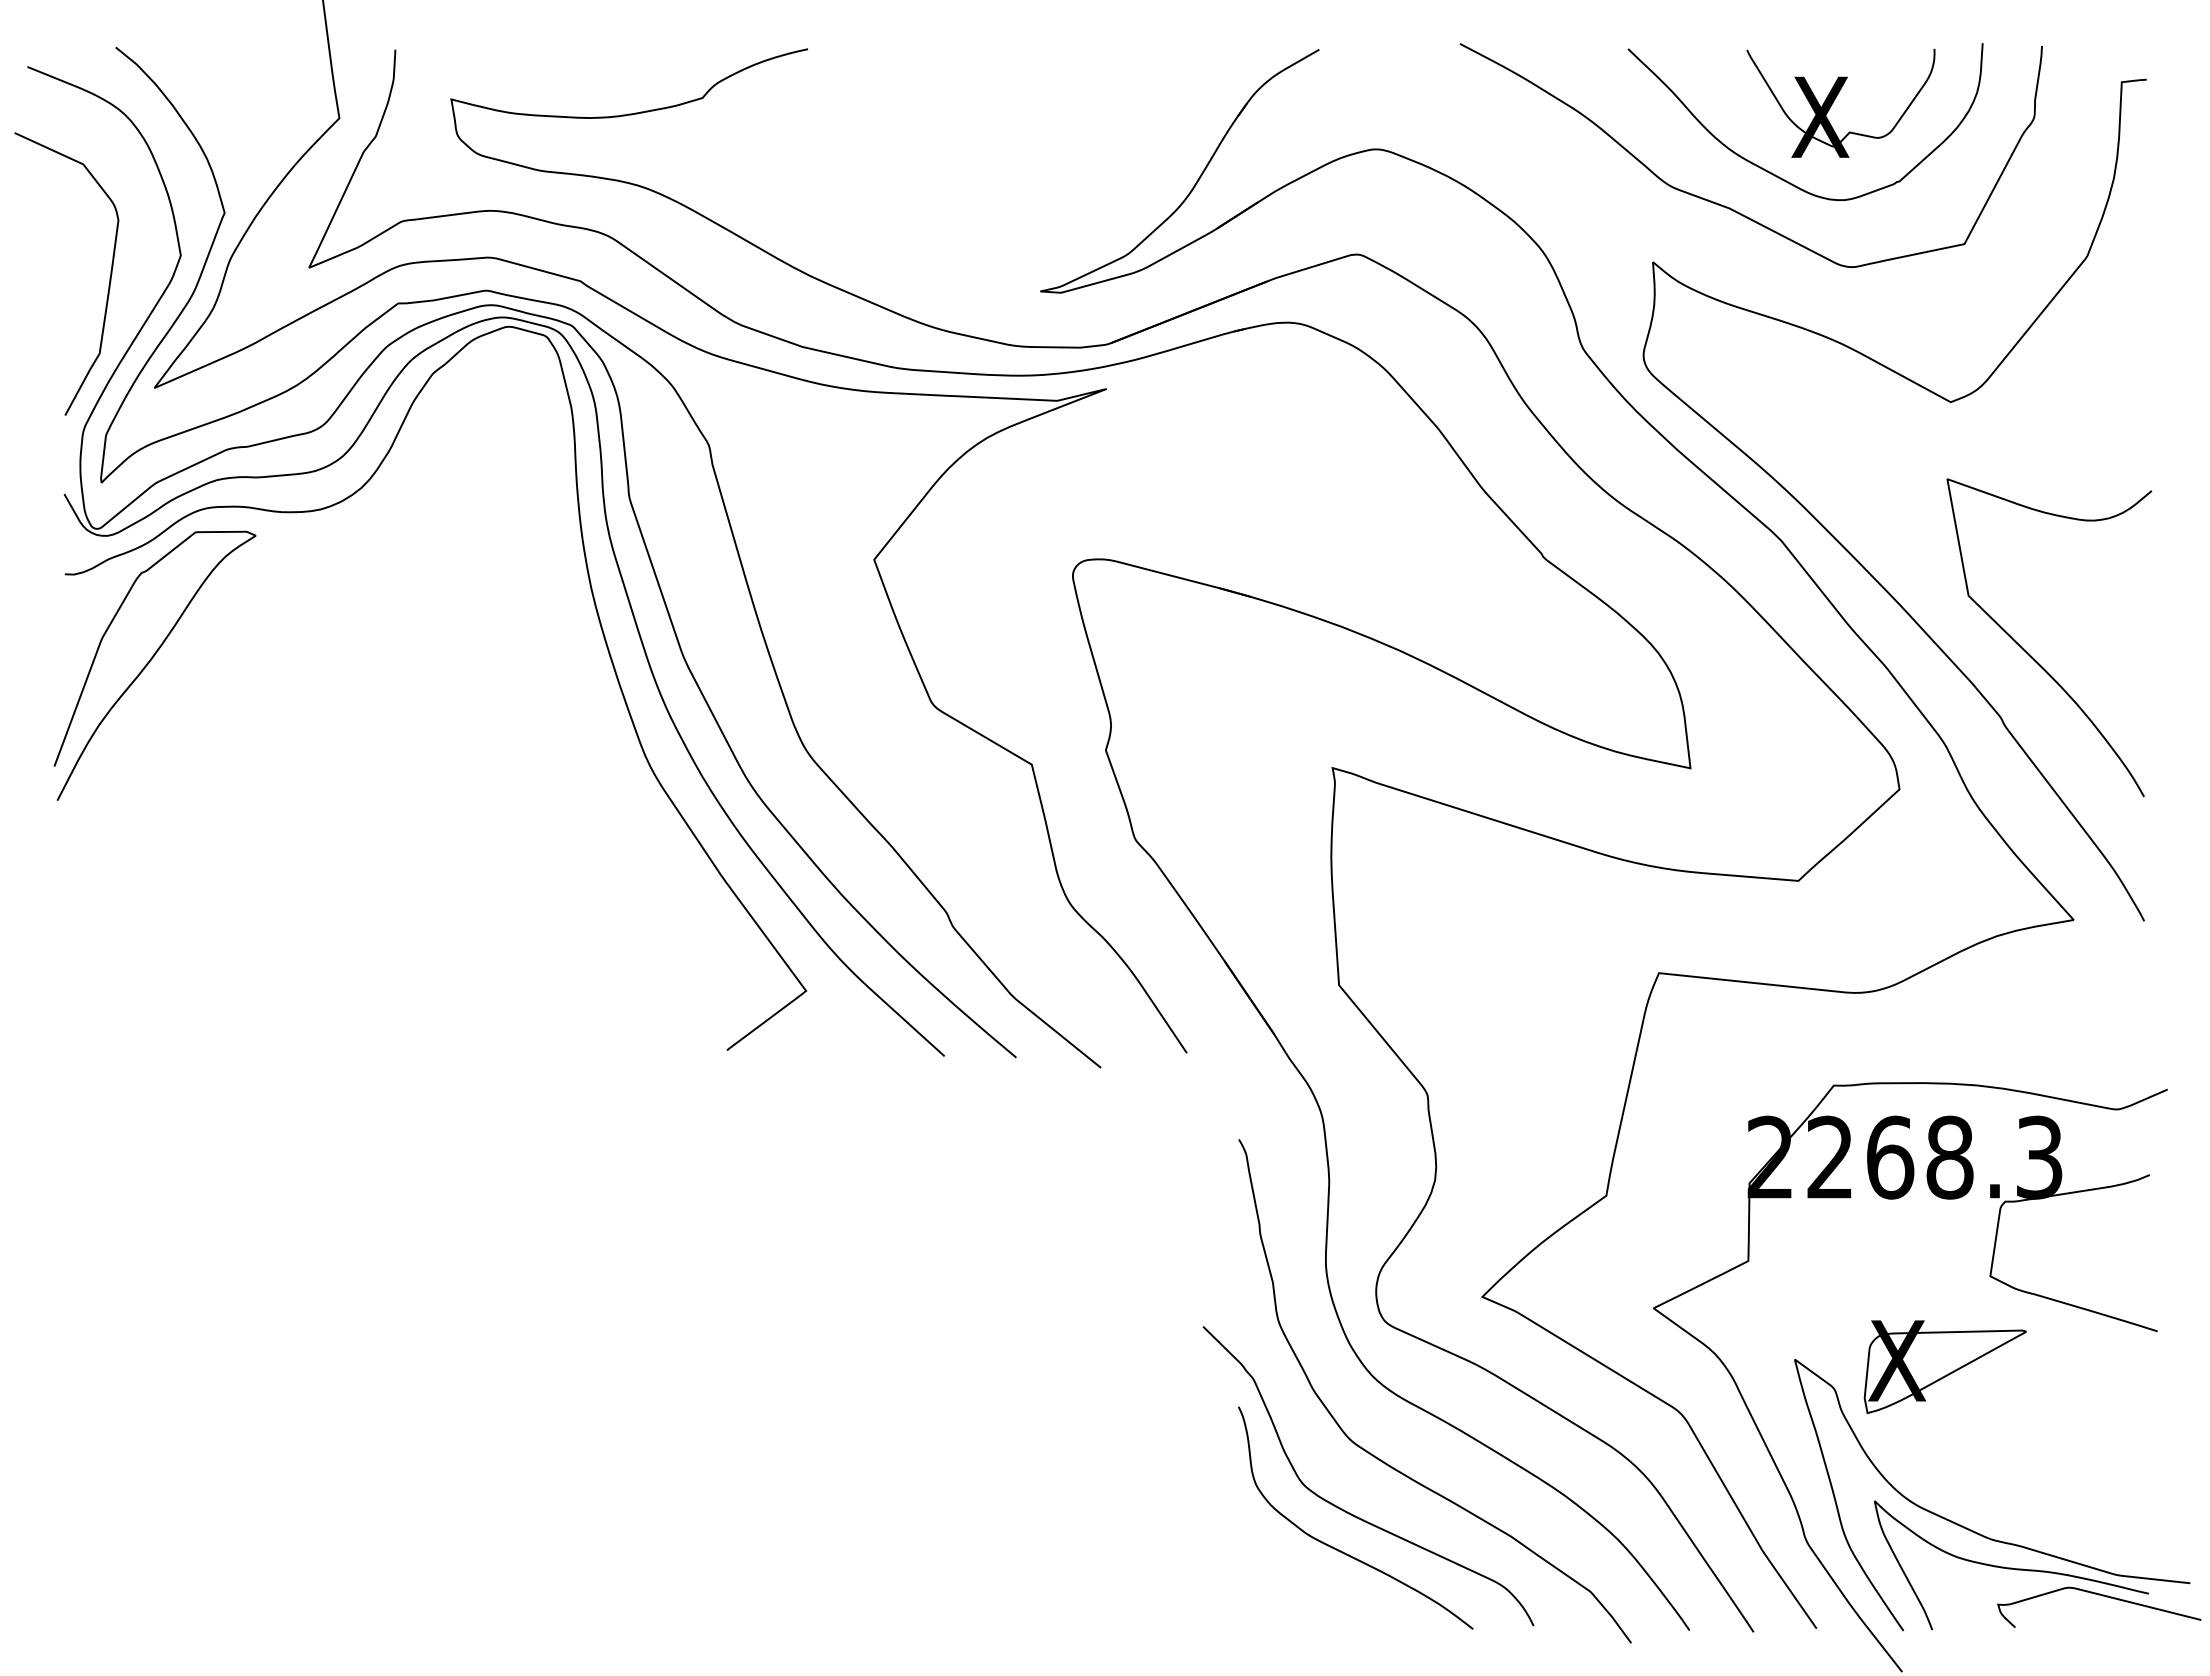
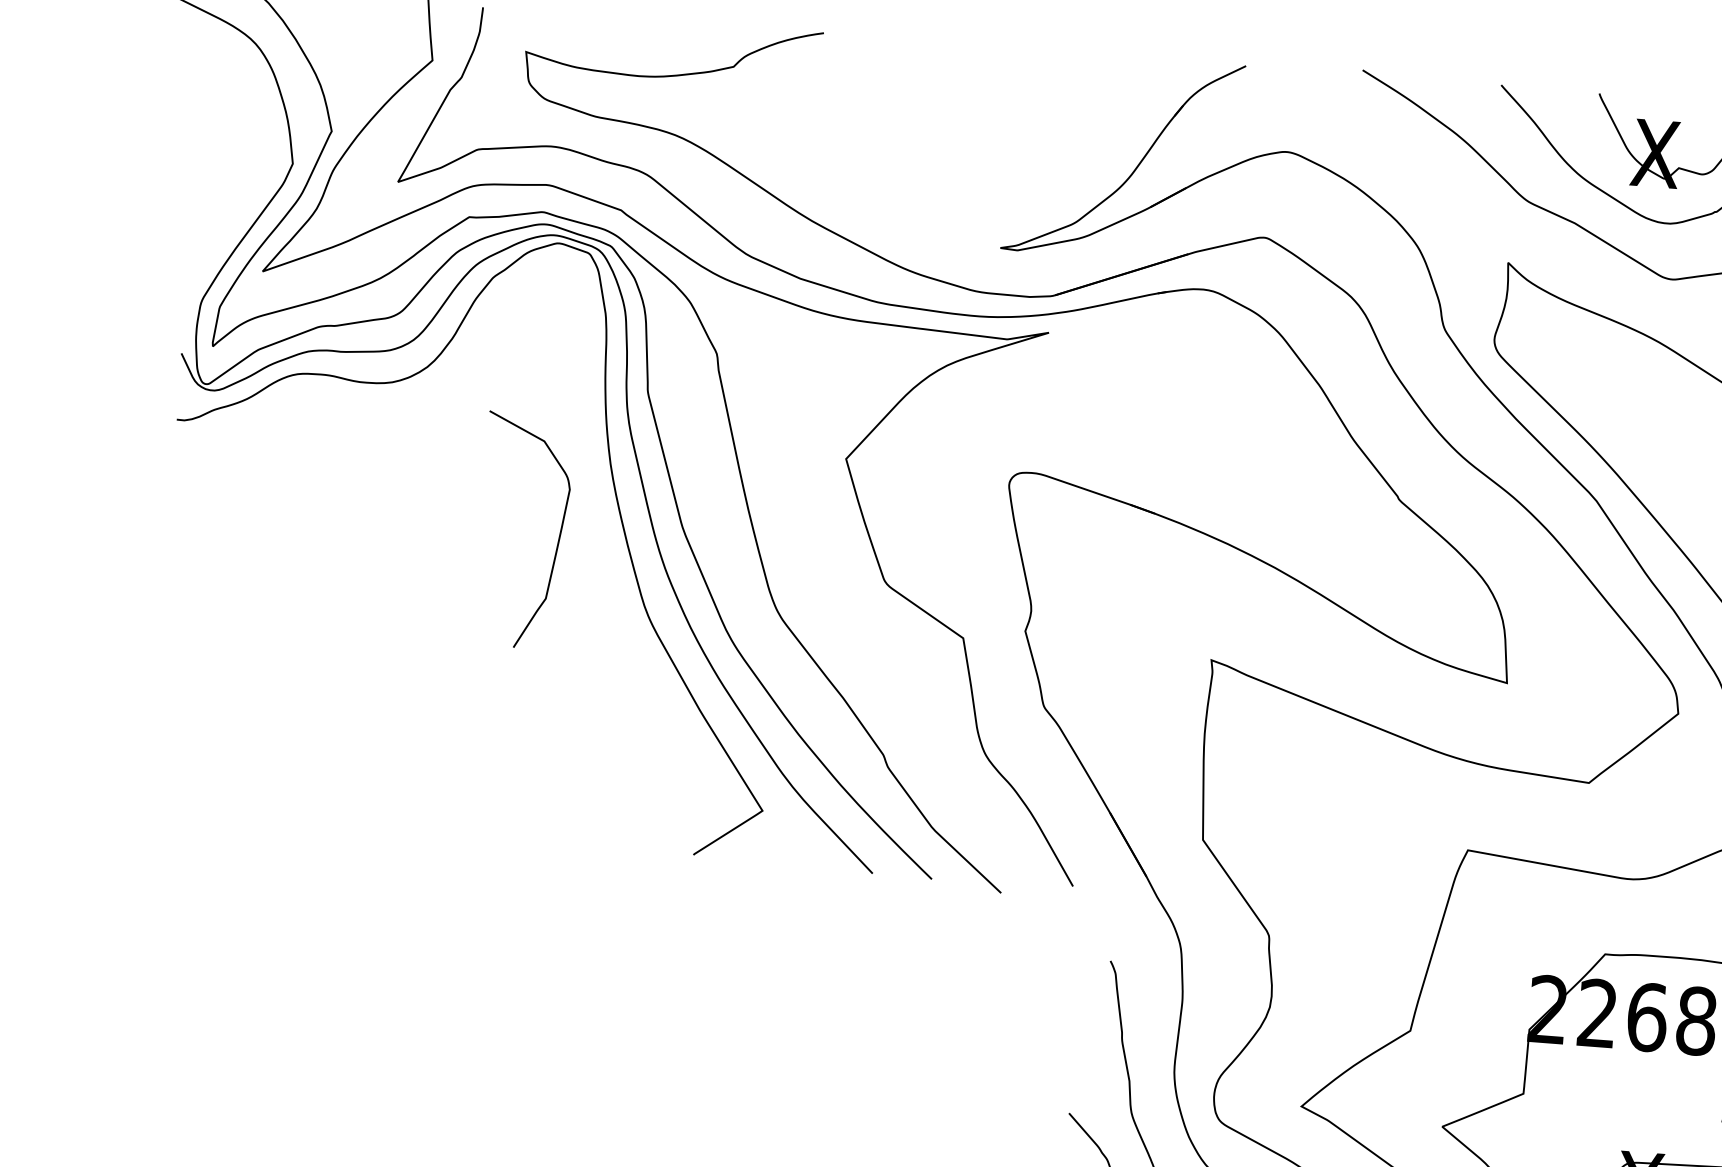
curve: (109, 277) -> (558, 536), moved
curve: (149, 663) -> (241, 498), removed

